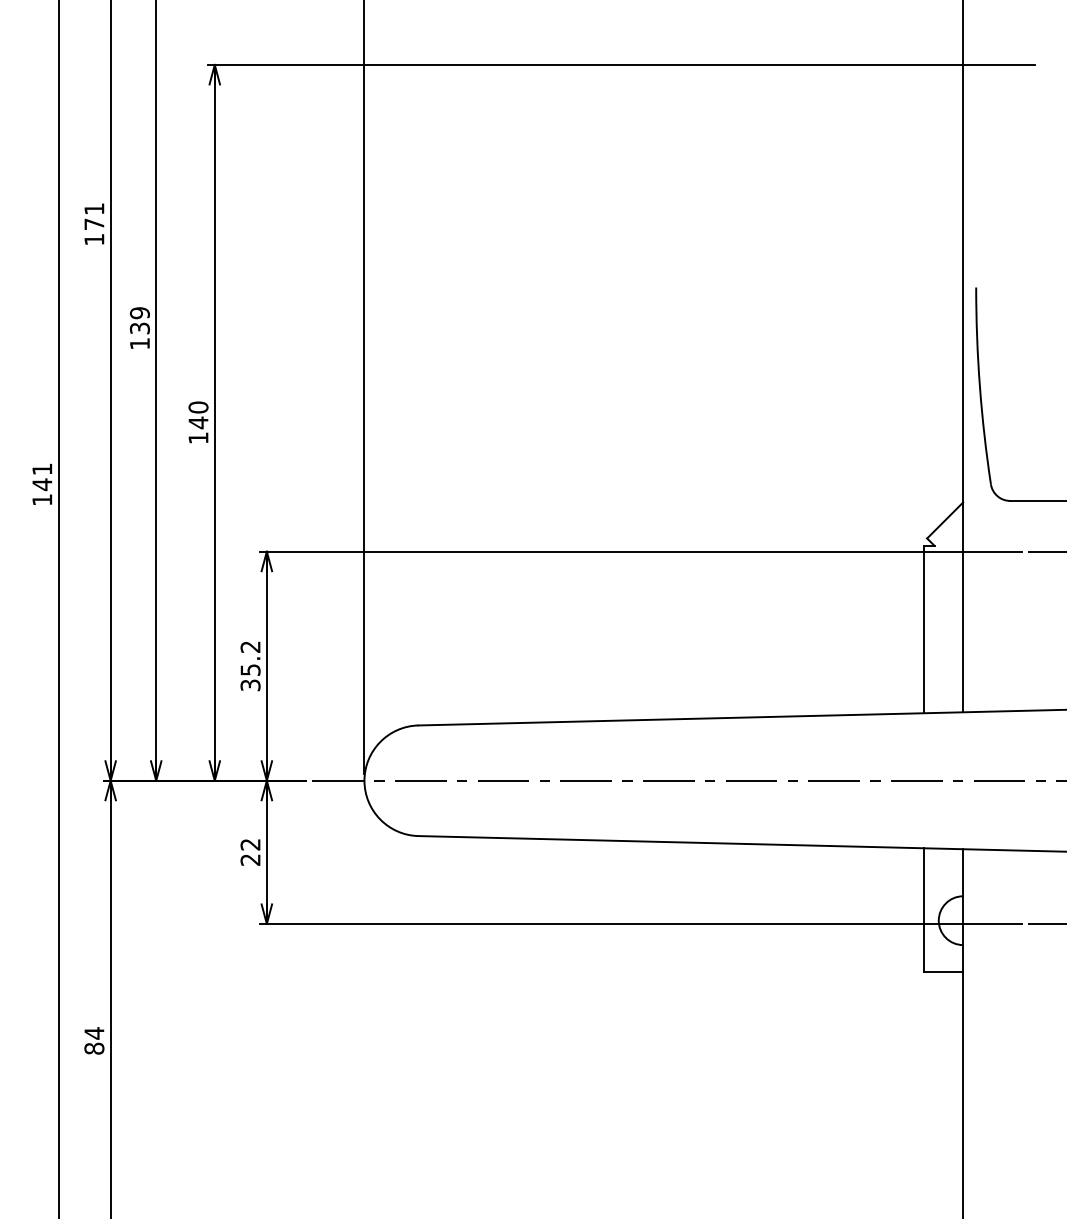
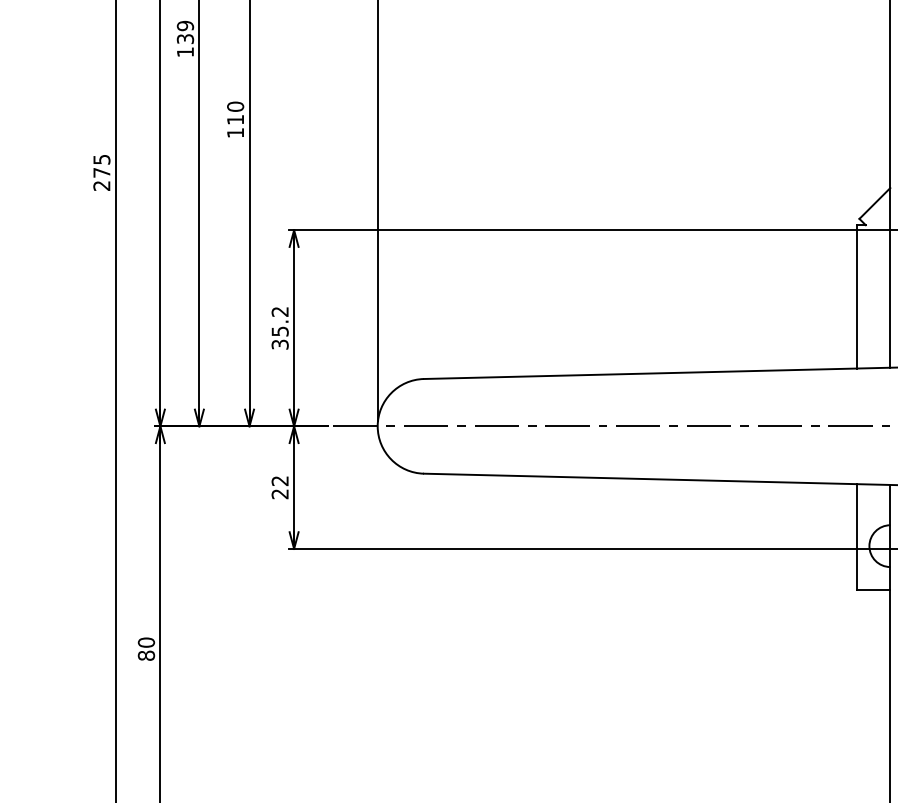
text: (198, 422) -> (235, 119), 140 -> 110
text: (42, 484) -> (102, 172), 141 -> 275
text: (94, 1033) -> (146, 642), 84 -> 80

